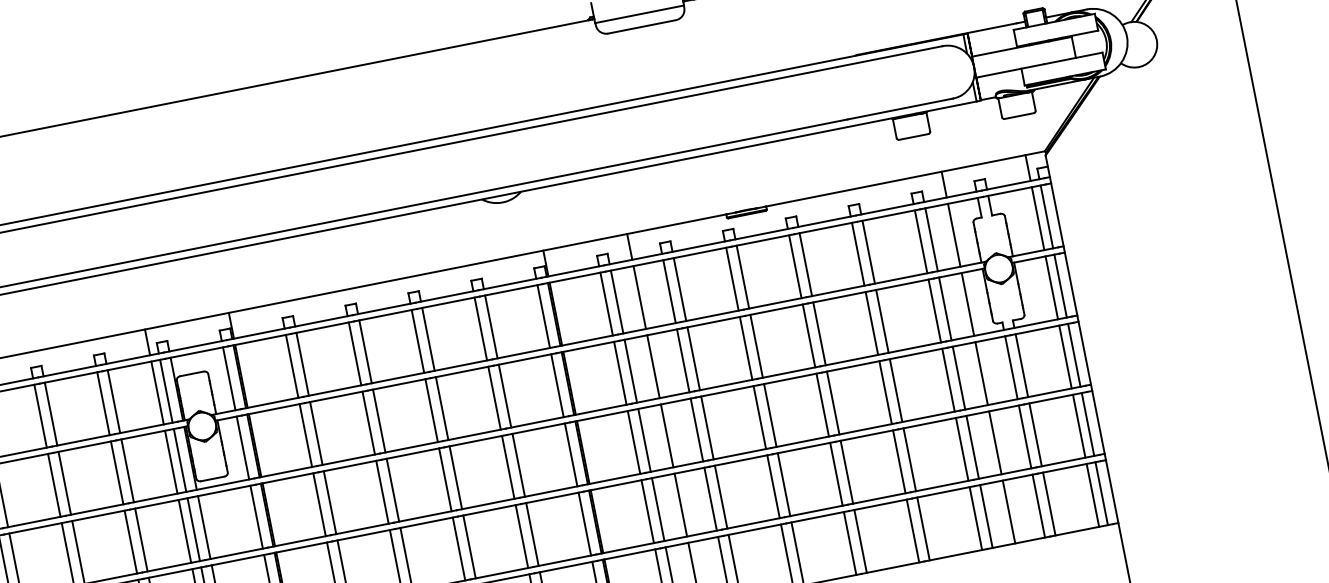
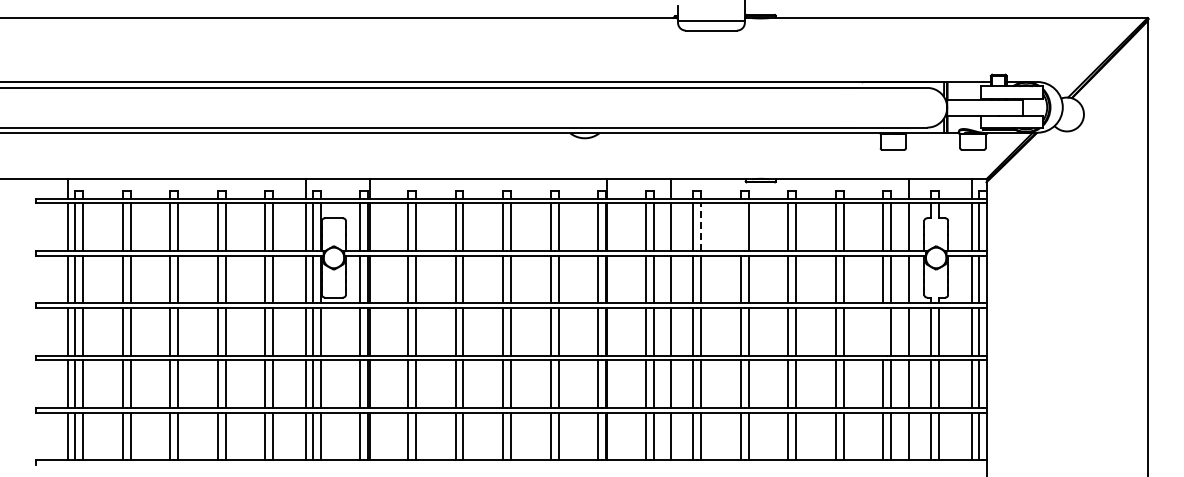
line: (731, 278) -> (740, 226), removed
line: (680, 289) -> (701, 227), solid -> dashed
line: (948, 379) -> (883, 331), removed

